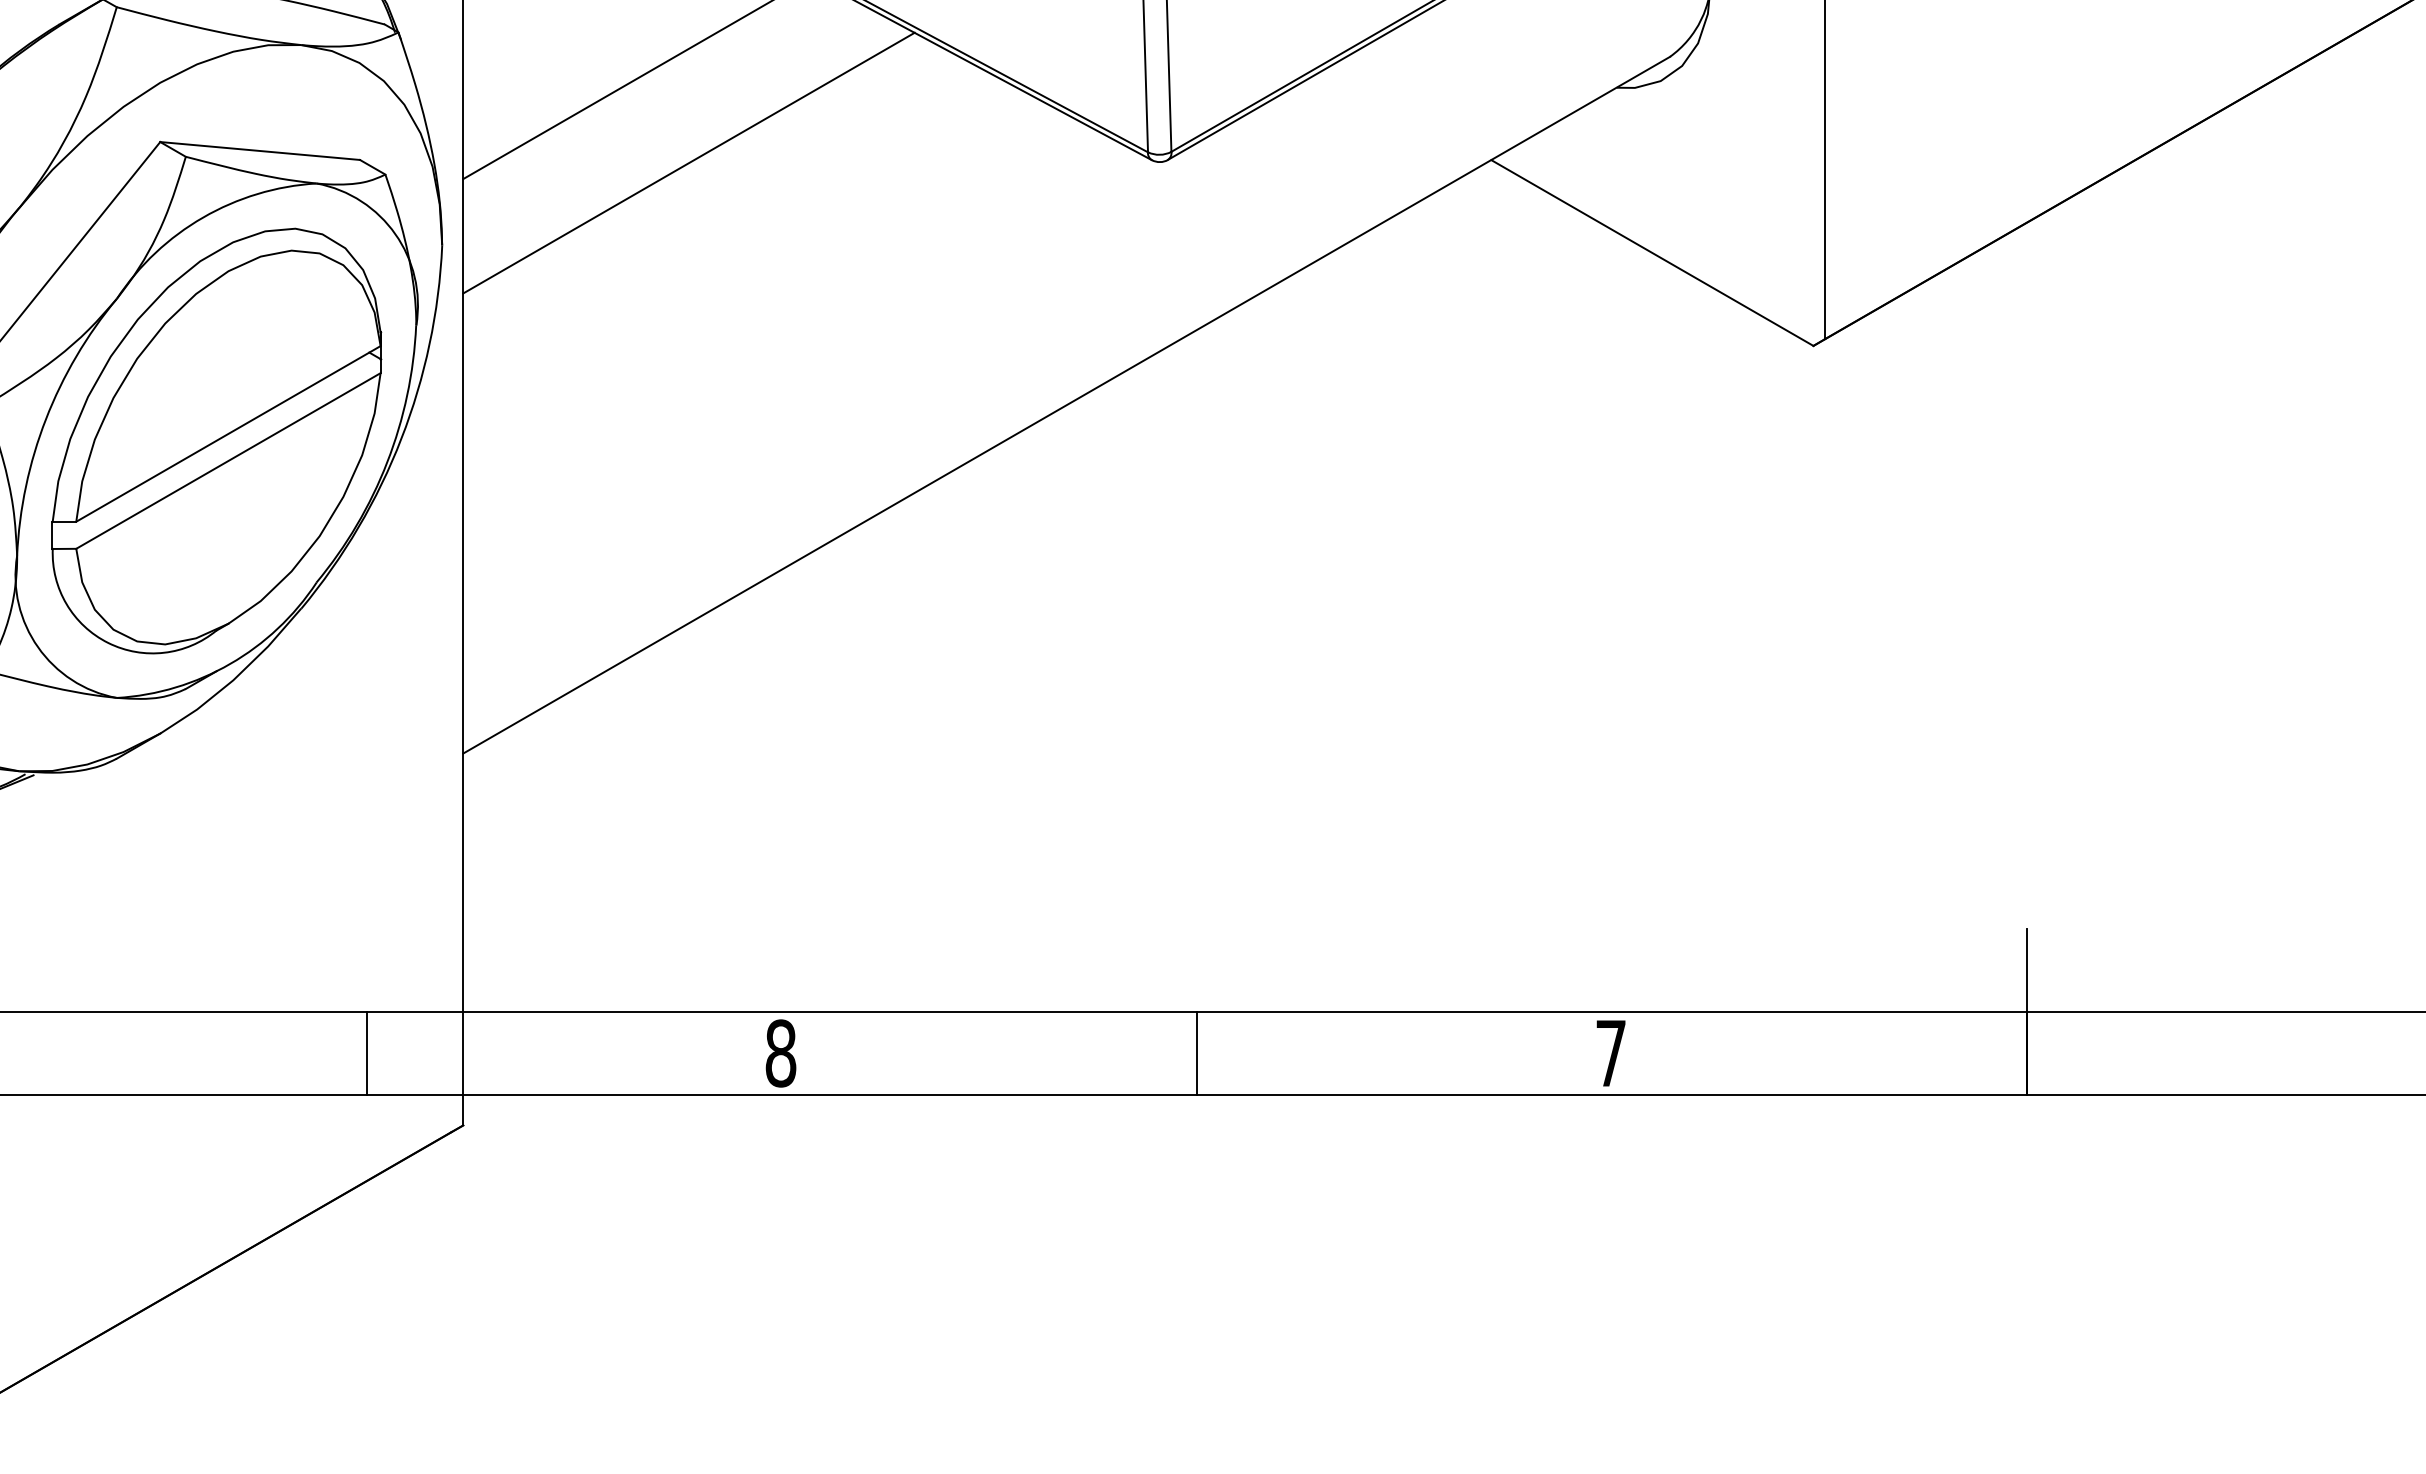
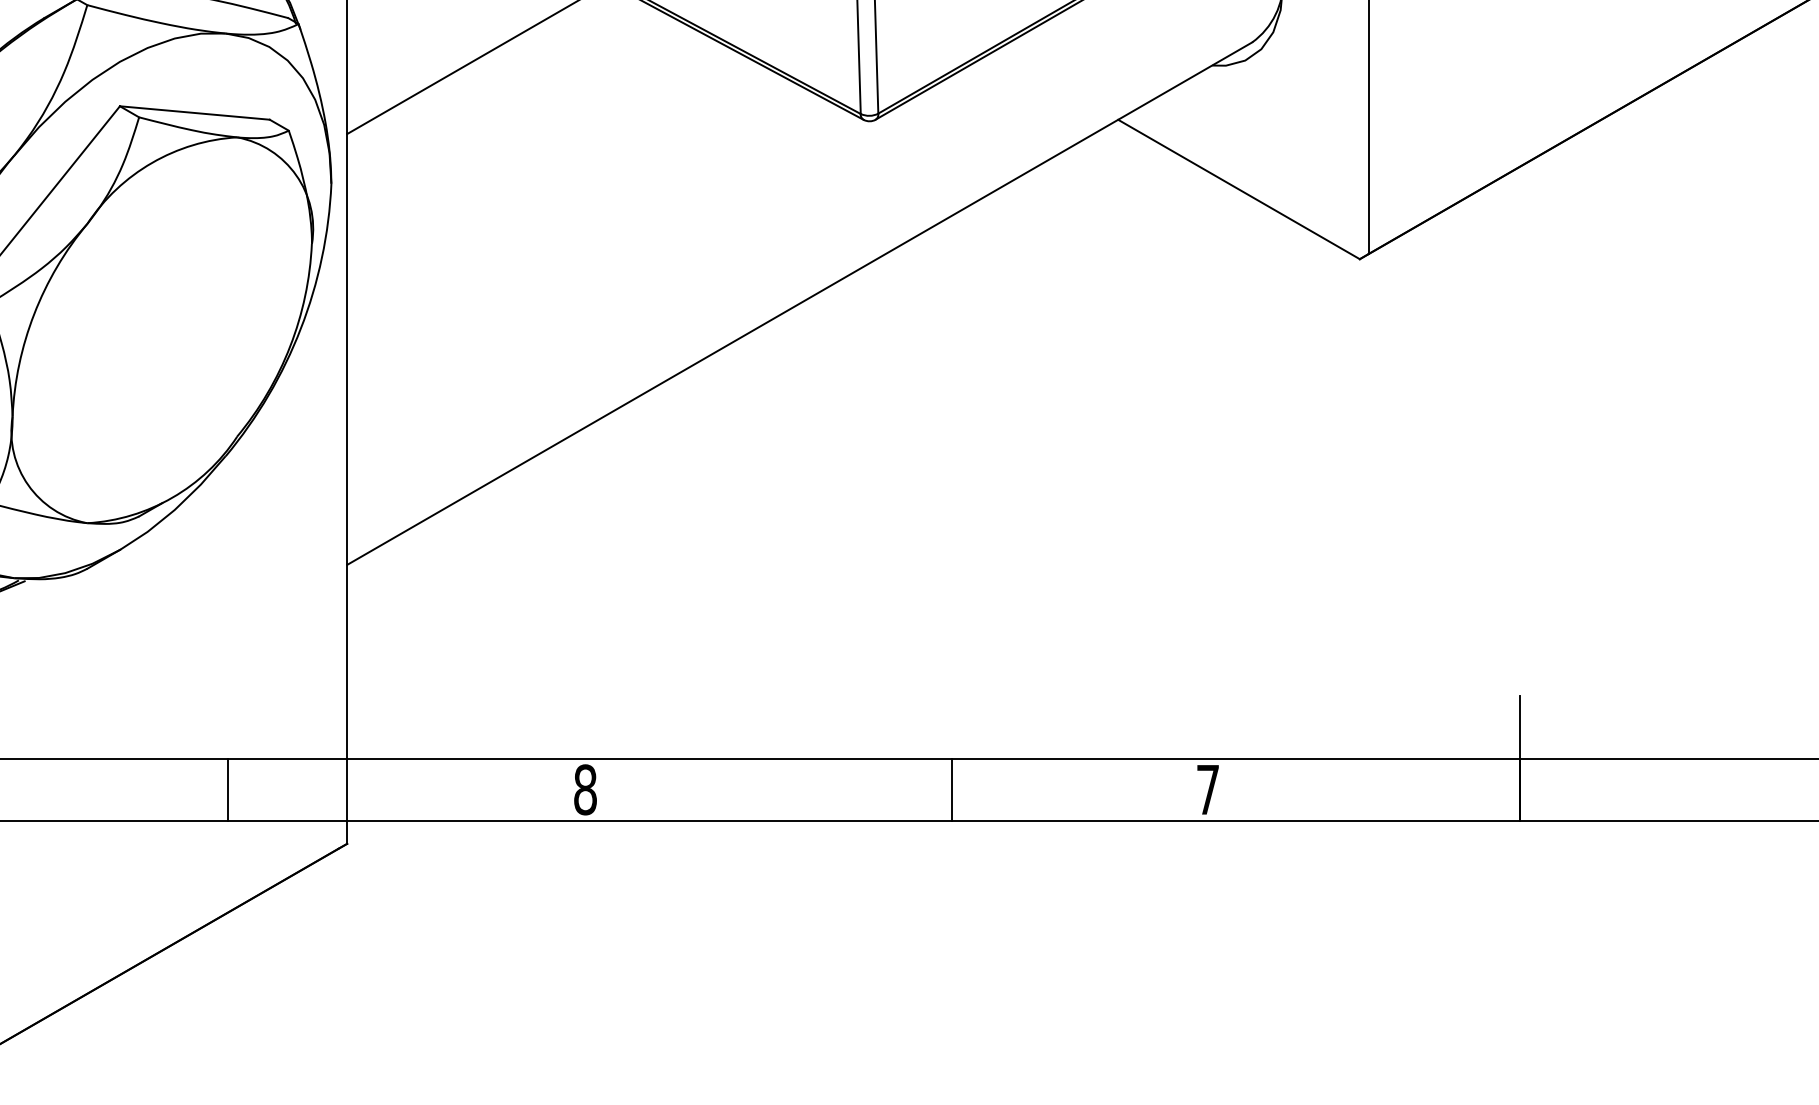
line: (688, 162) -> (516, 121), removed
part: (216, 440) -> (162, 330), removed
line: (366, 1052) -> (228, 789), moved
line: (1196, 1052) -> (951, 789), moved

